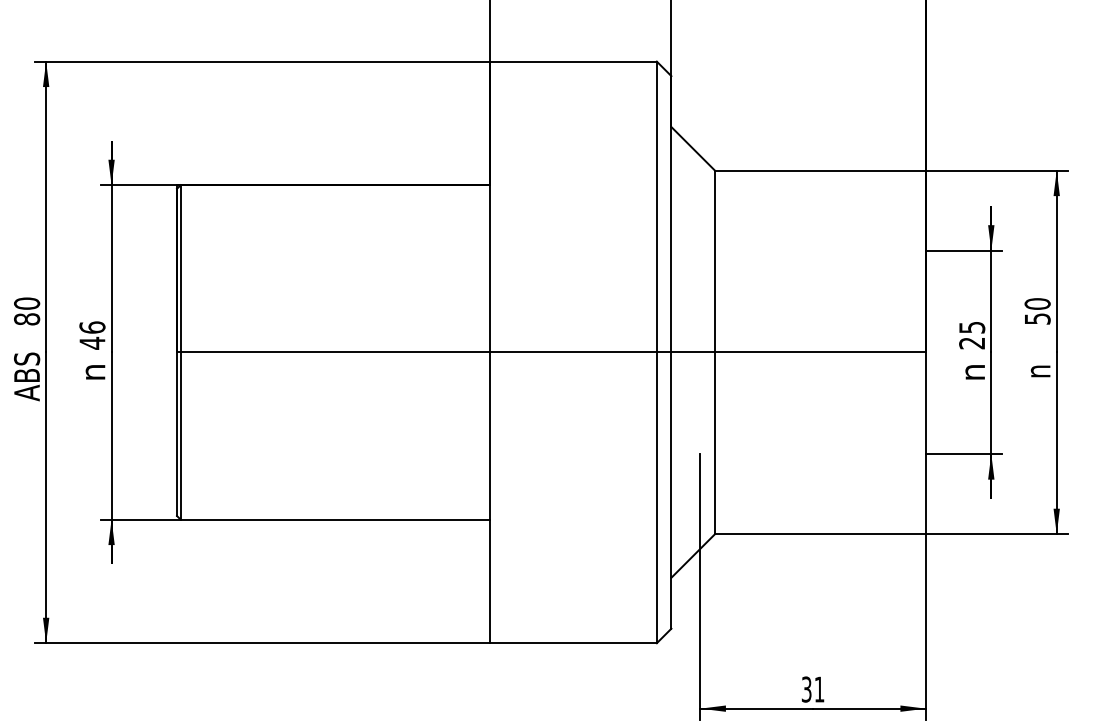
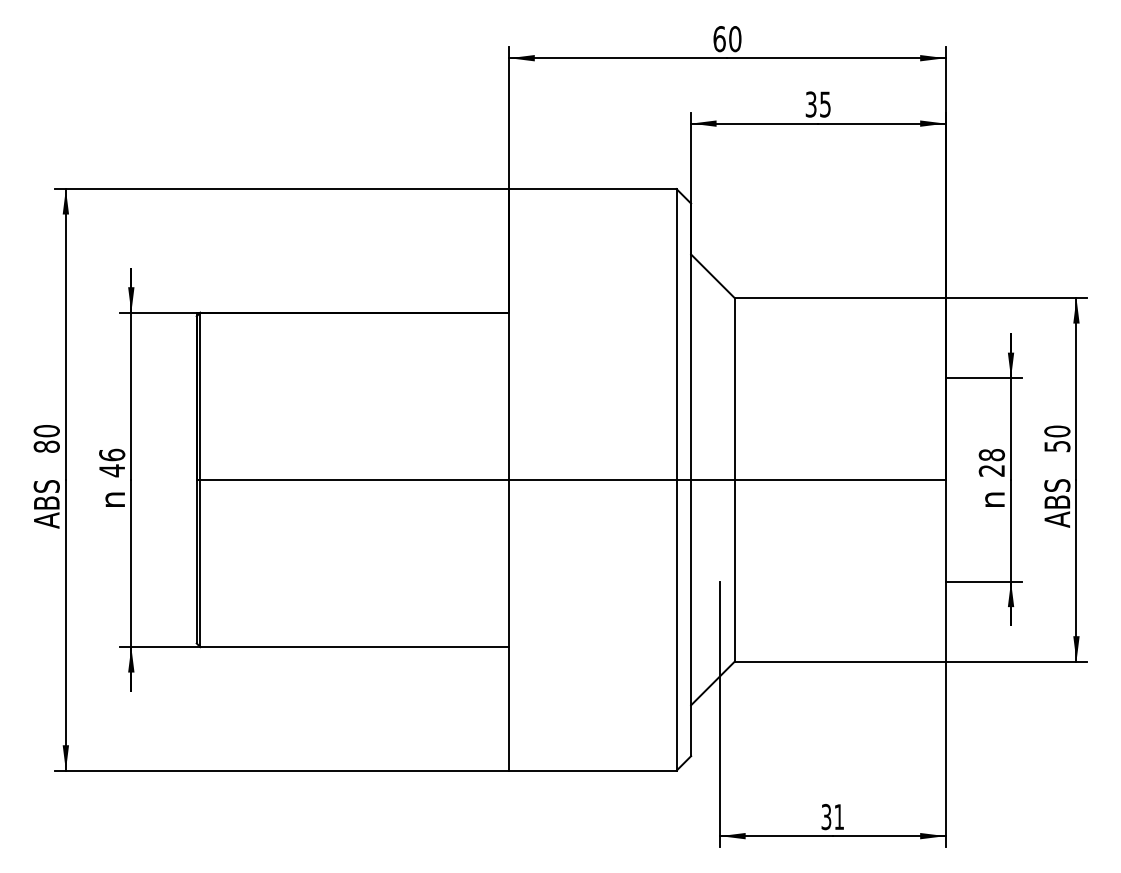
text: (971, 328) -> (991, 455), 25 -> 28
text: (1037, 376) -> (1057, 503), n -> ABS

